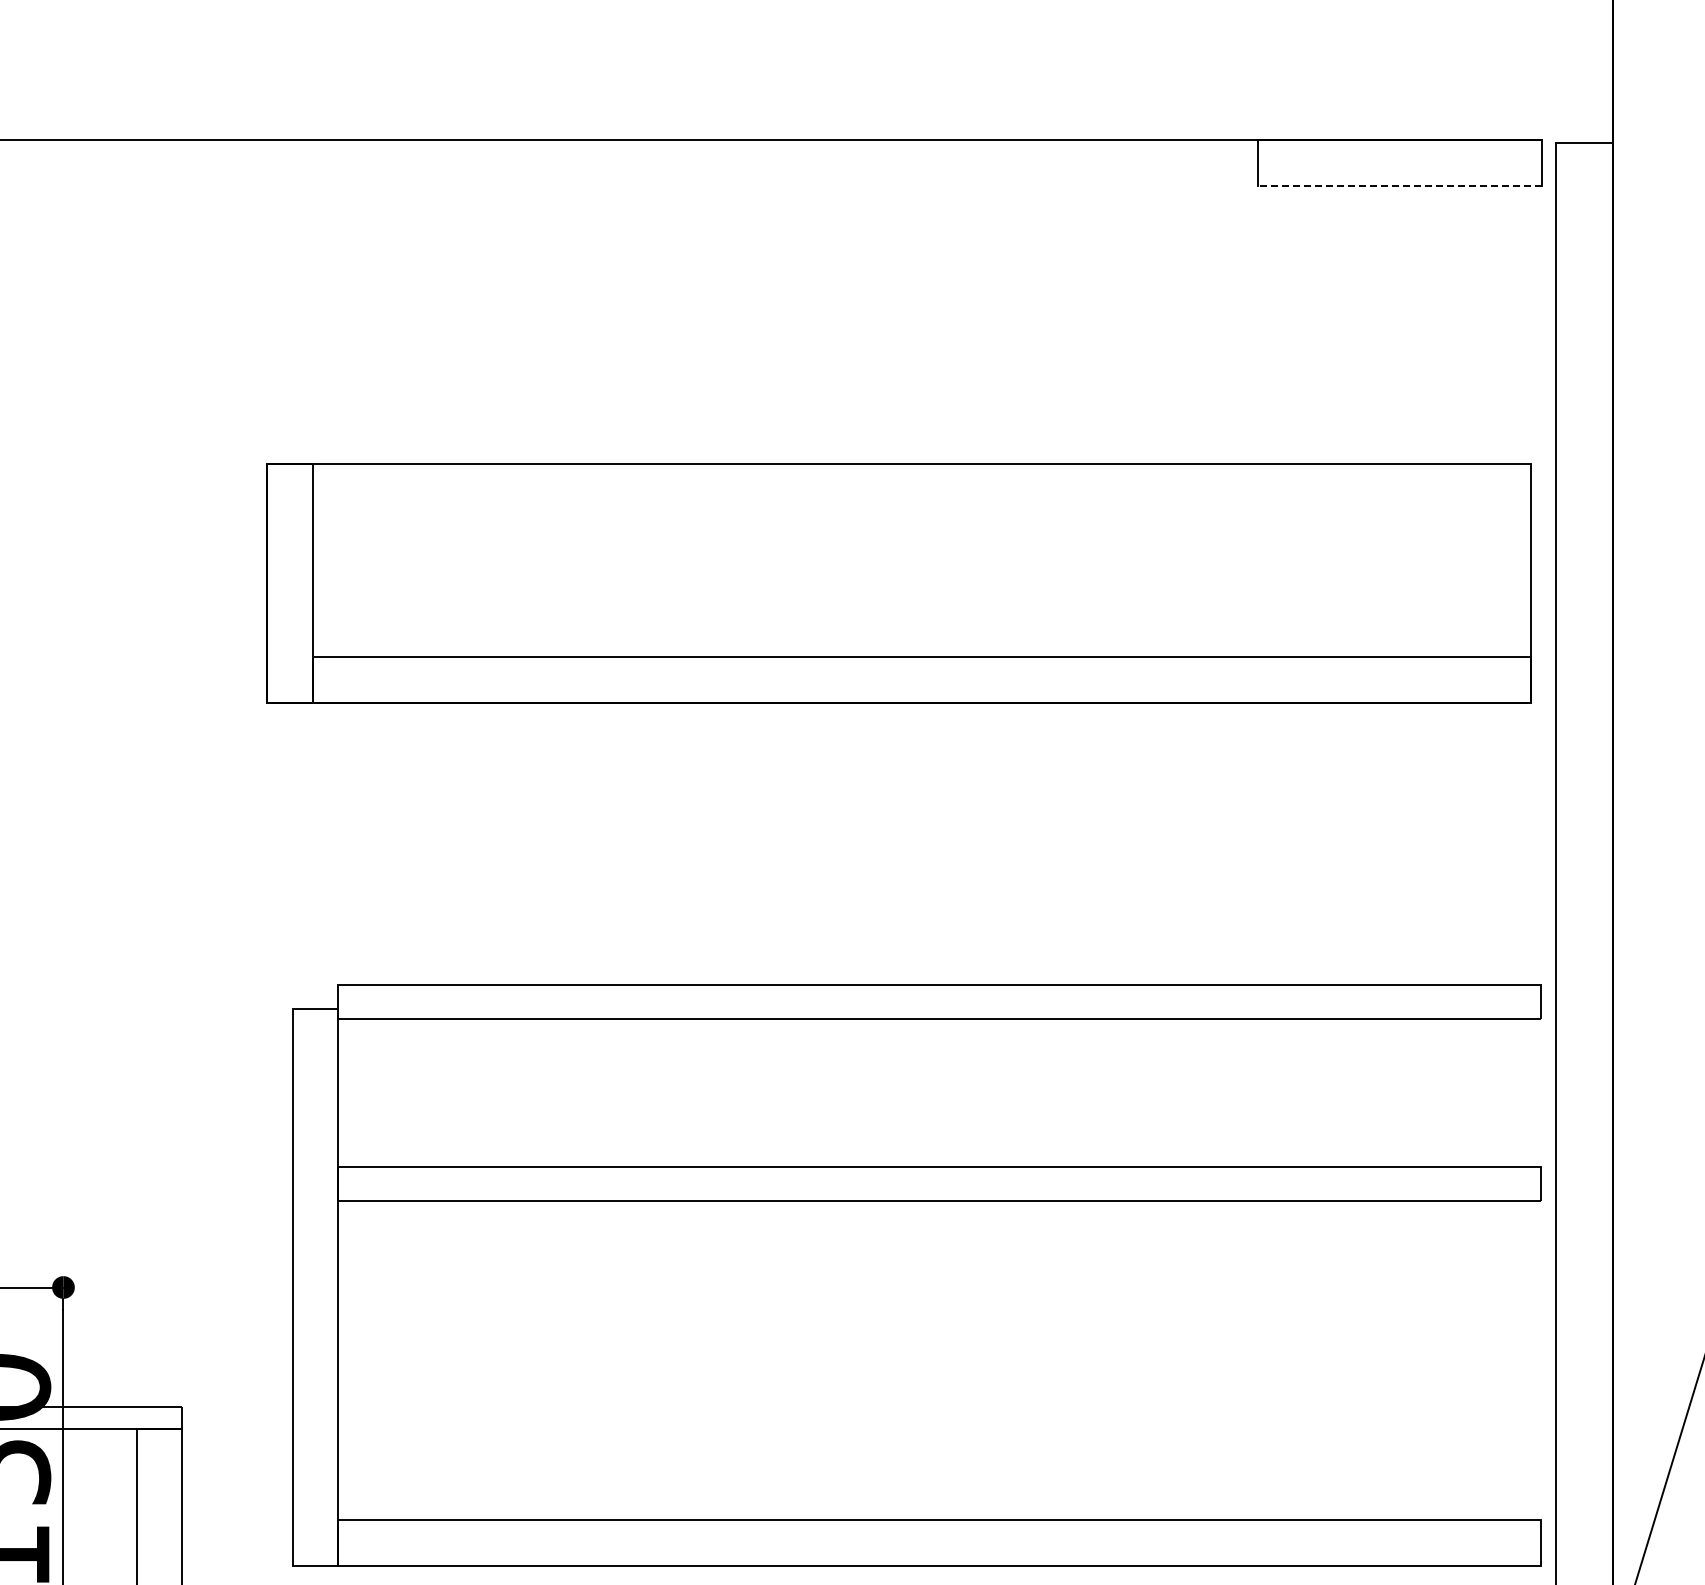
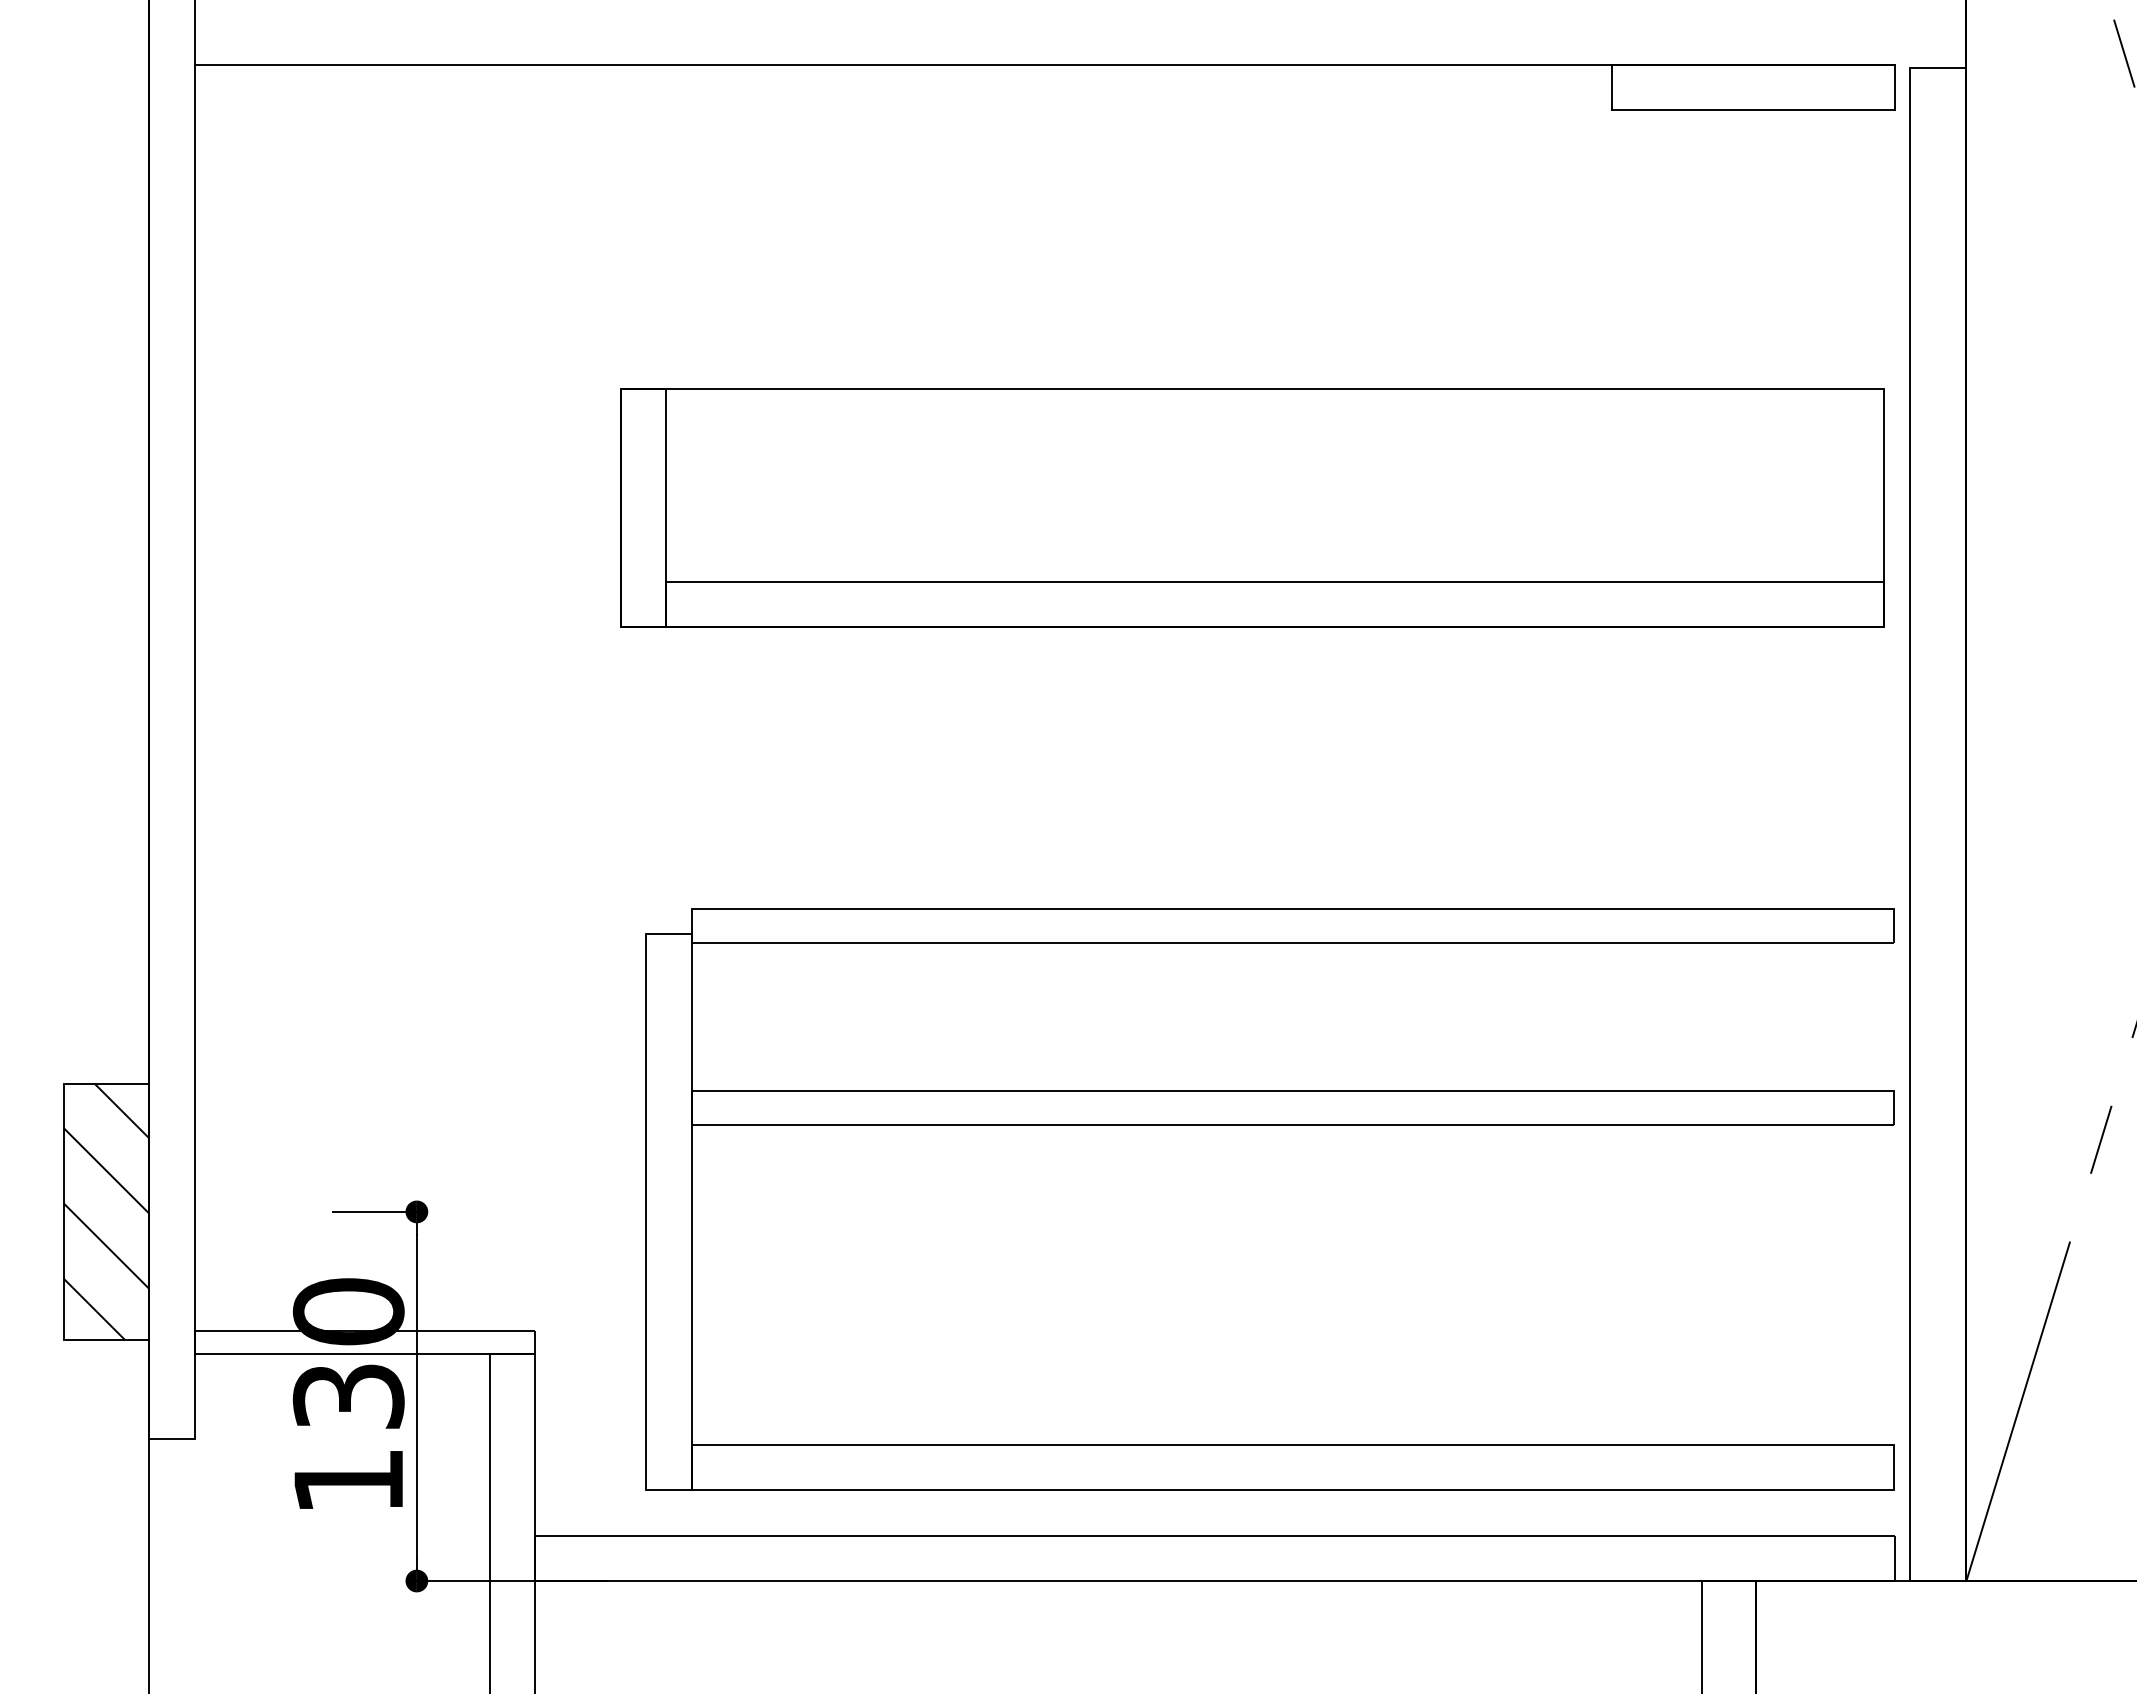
line: (1400, 186) -> (1753, 110), dashed -> solid

